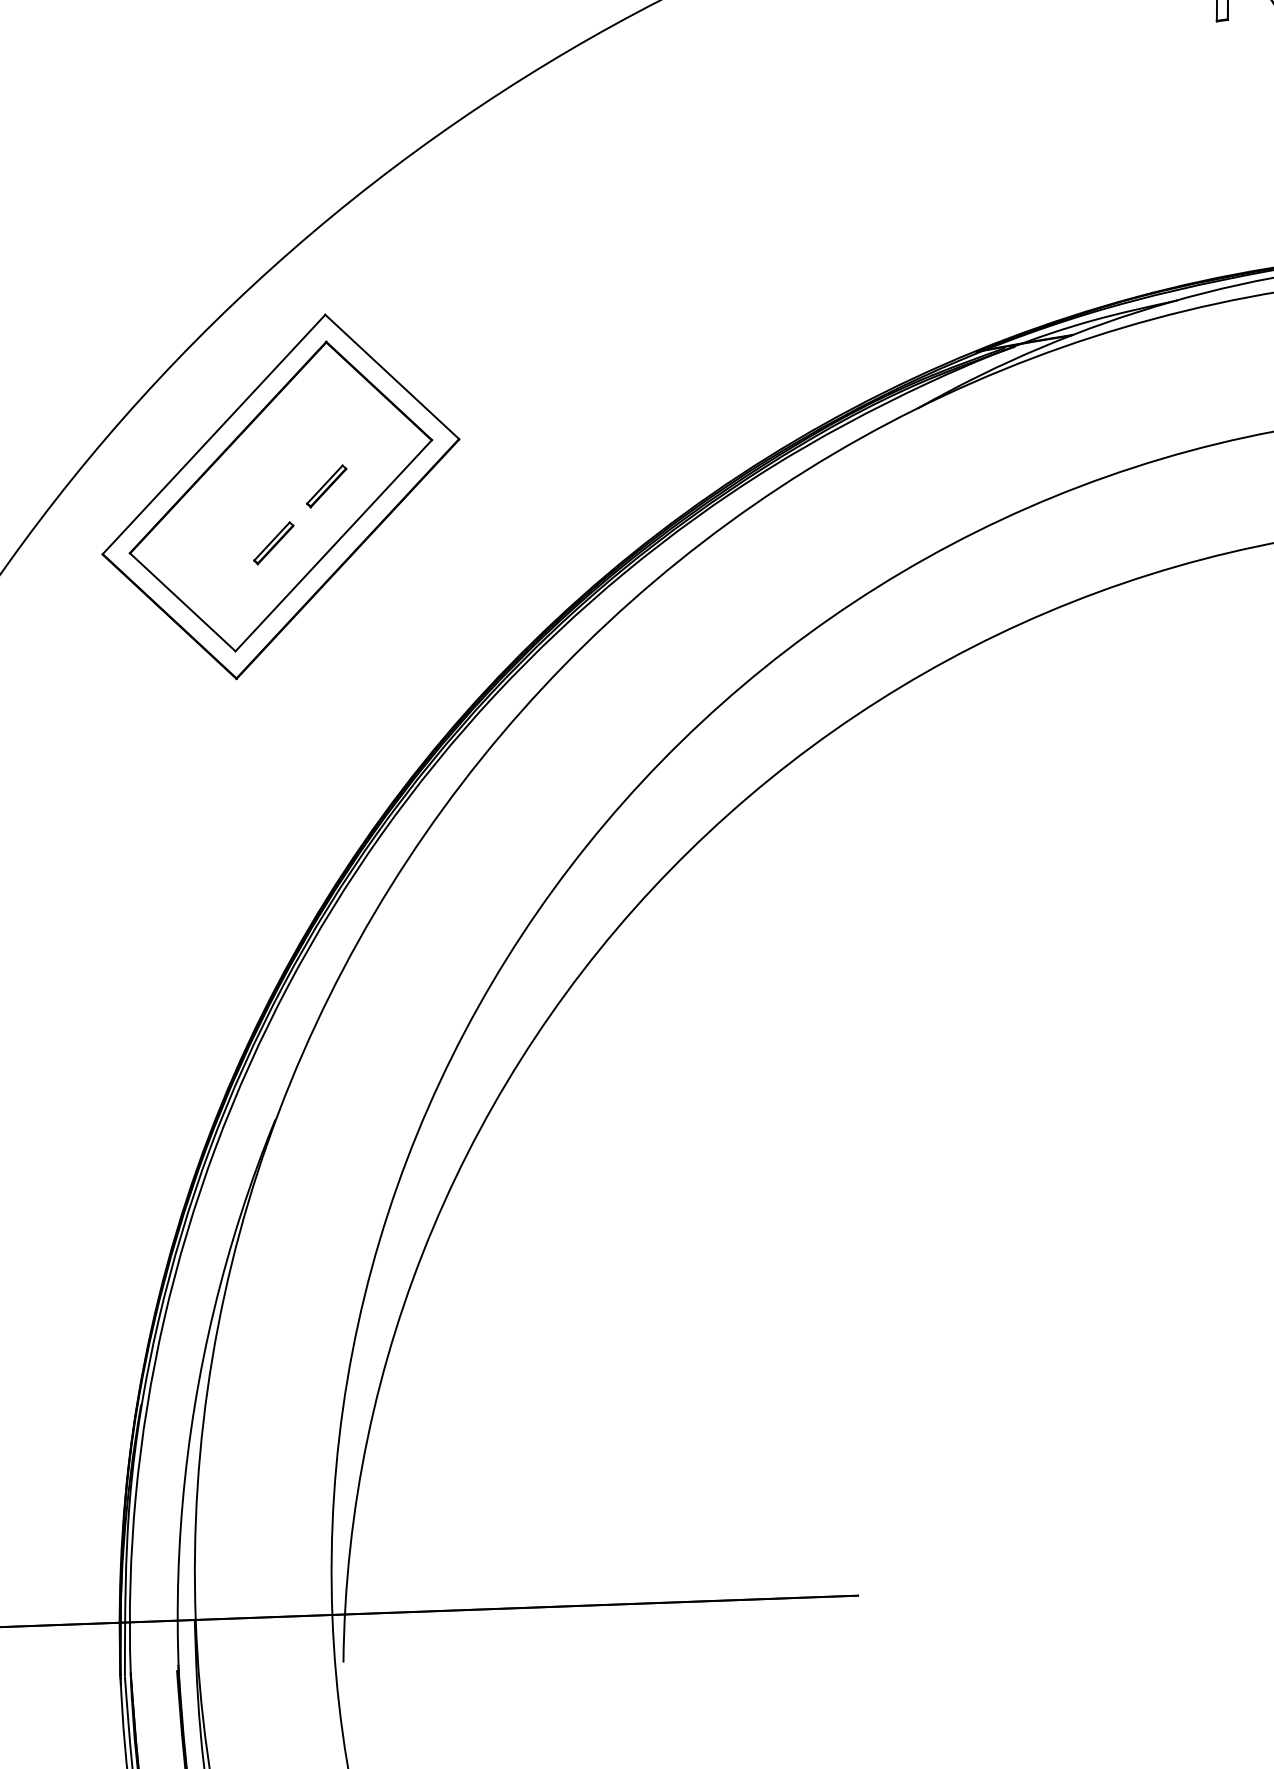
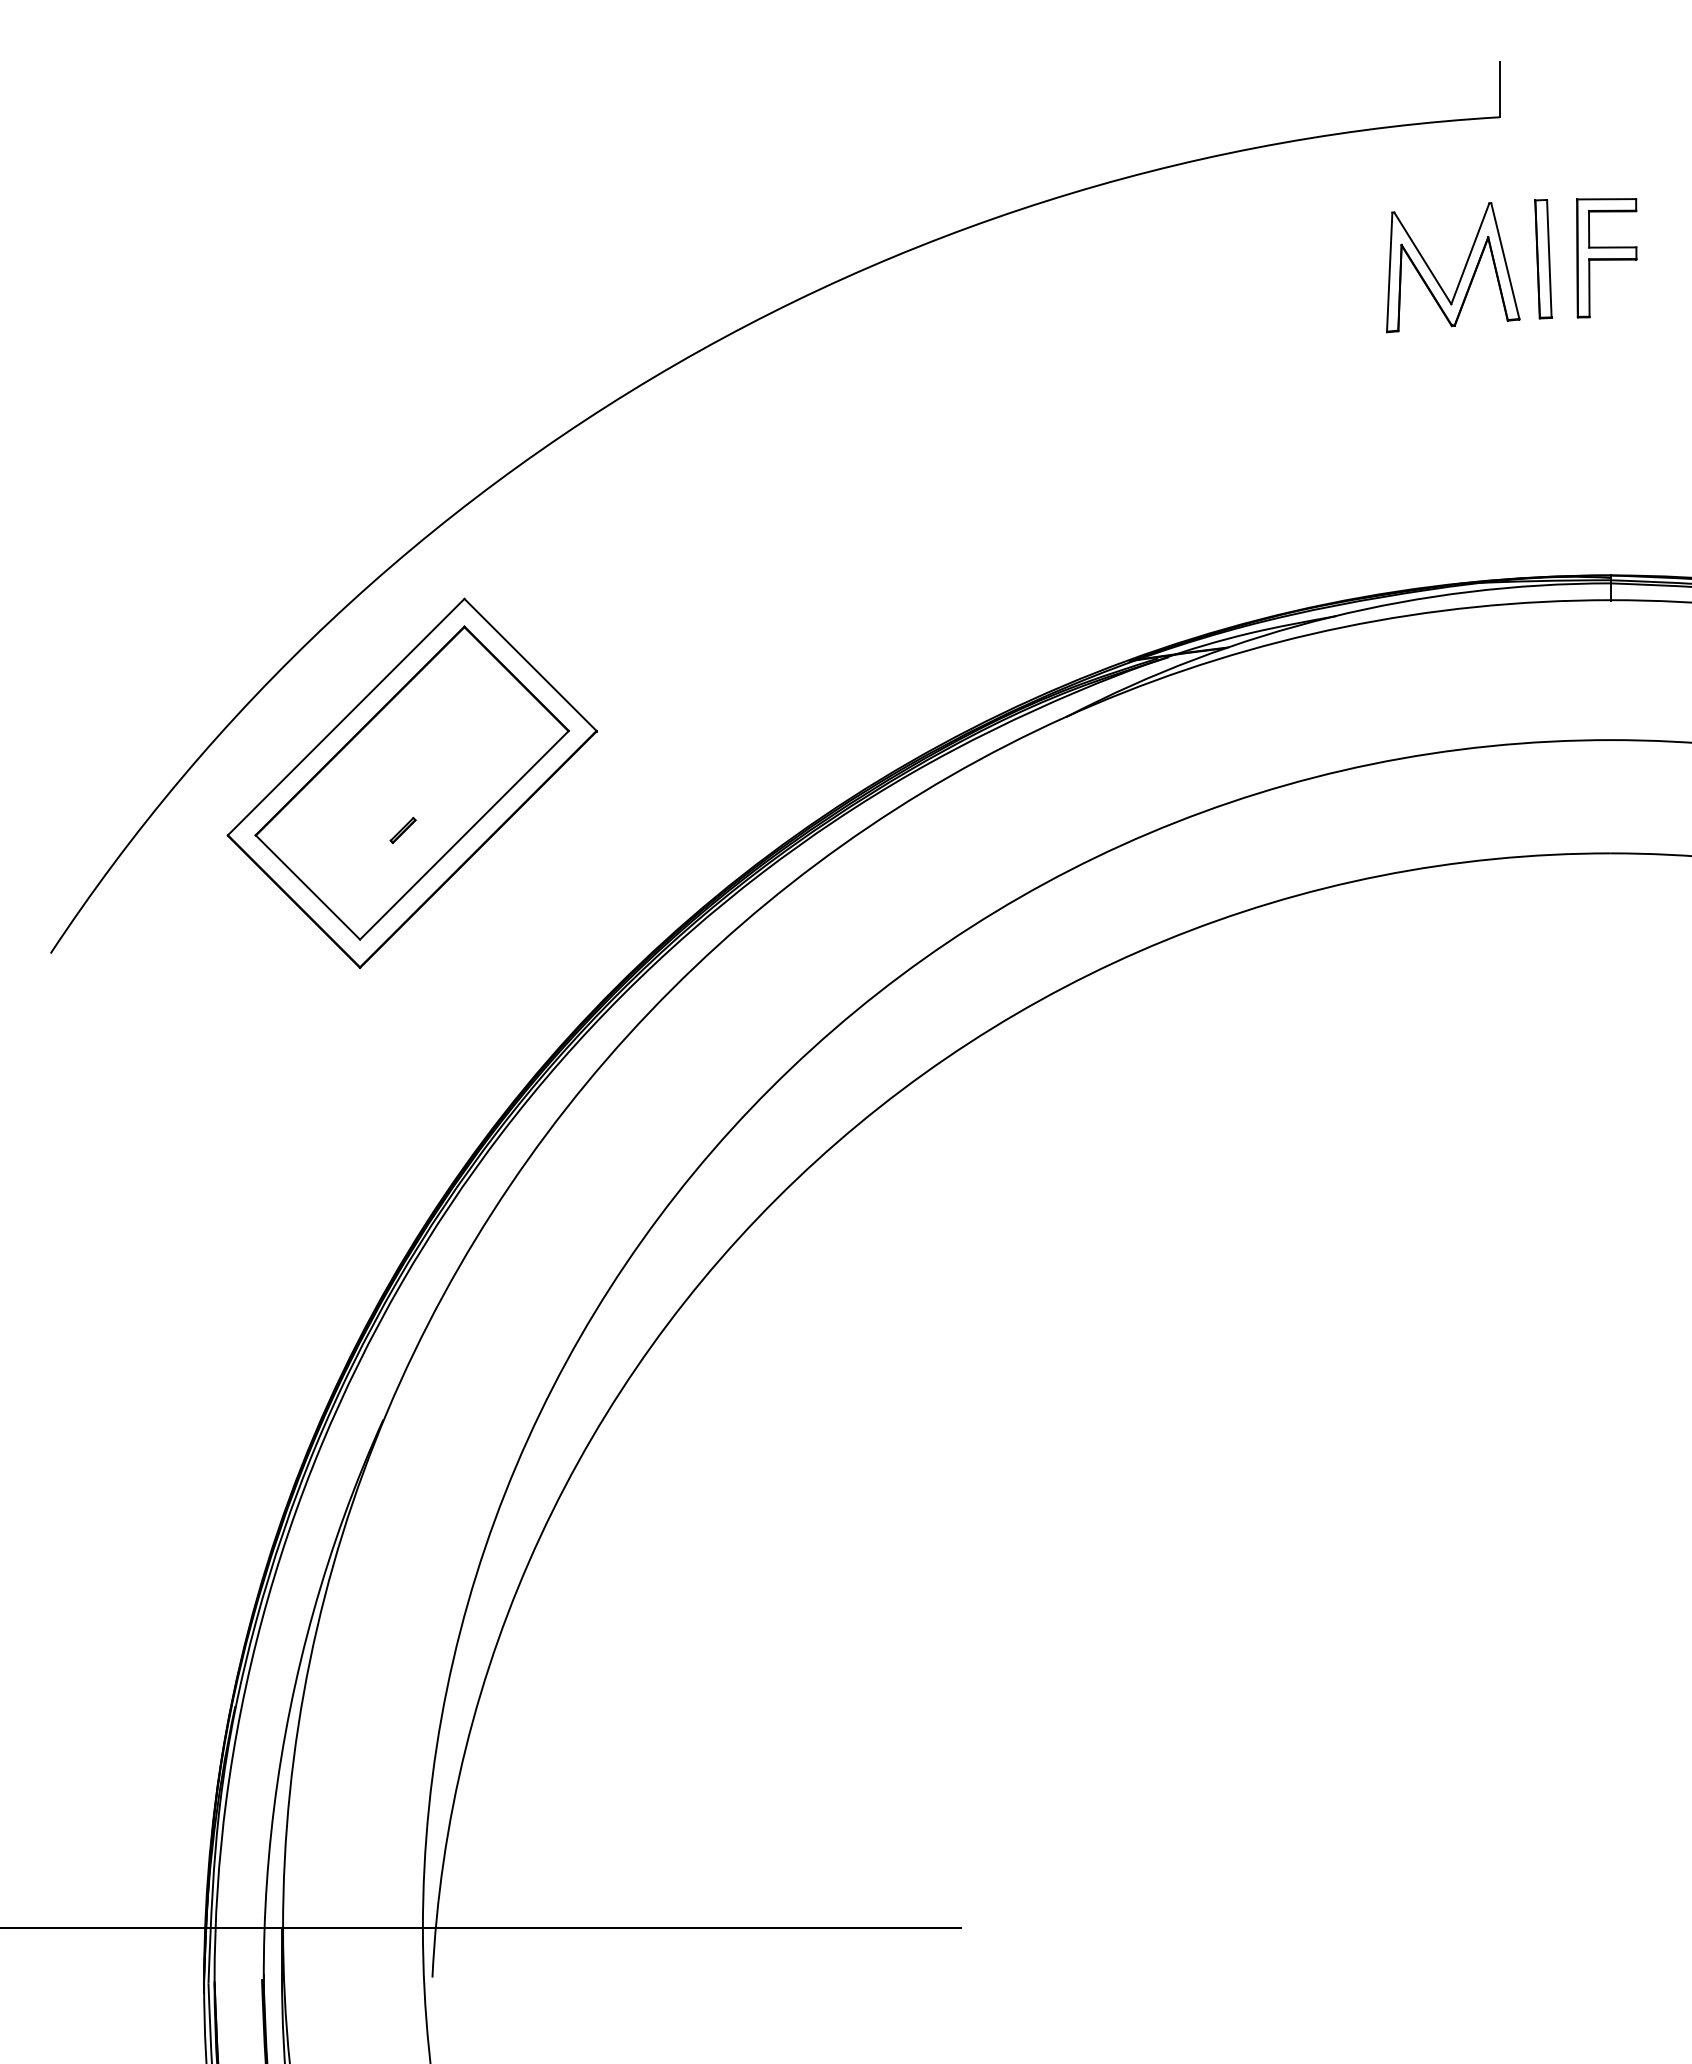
part: (325, 486) -> (458, 774), removed
part: (273, 543) -> (402, 830), size x0.6

